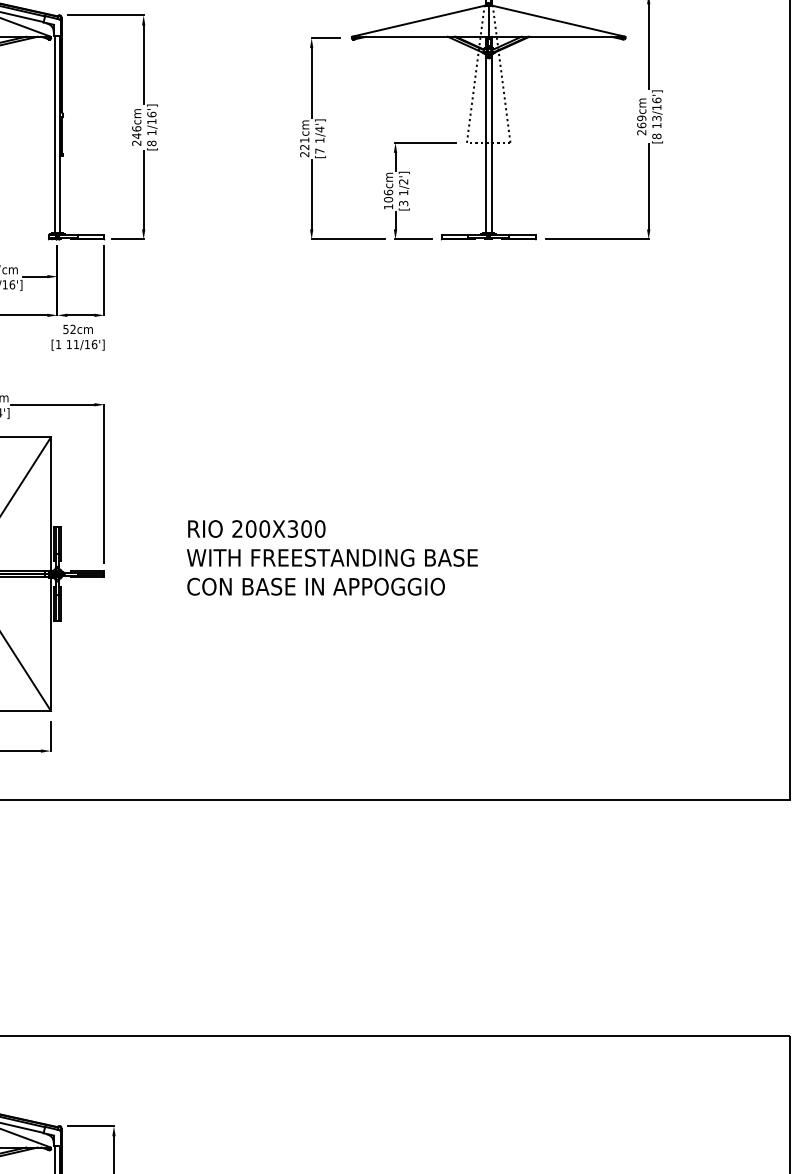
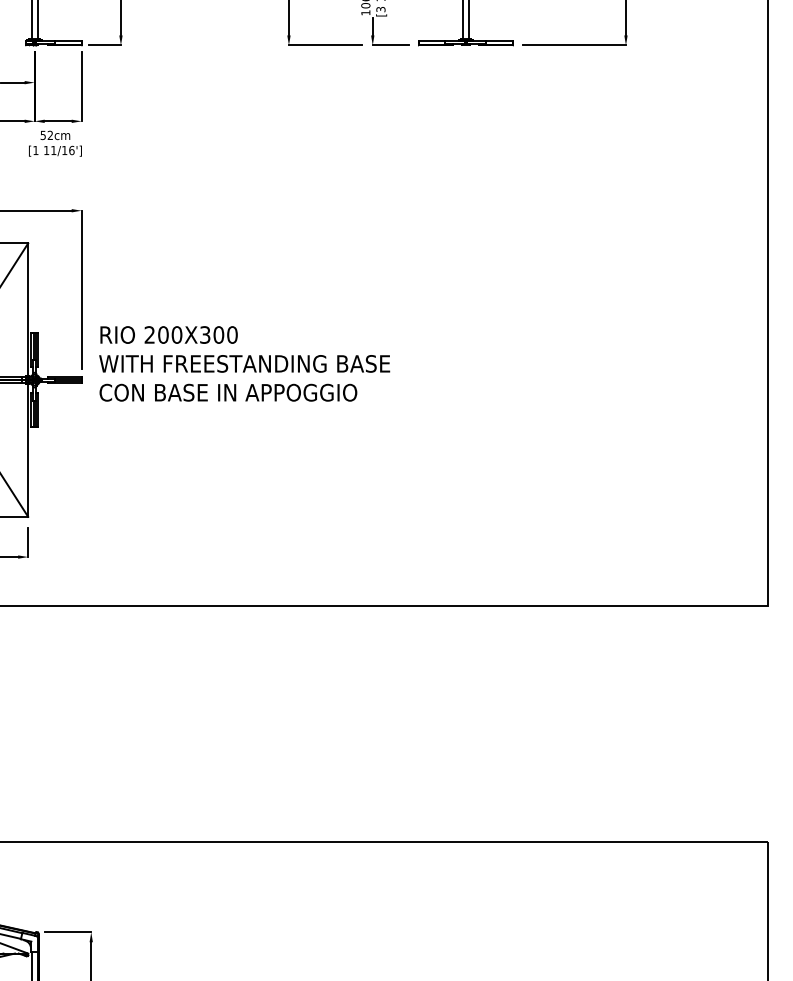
text: (332, 557) -> (244, 363), moved

